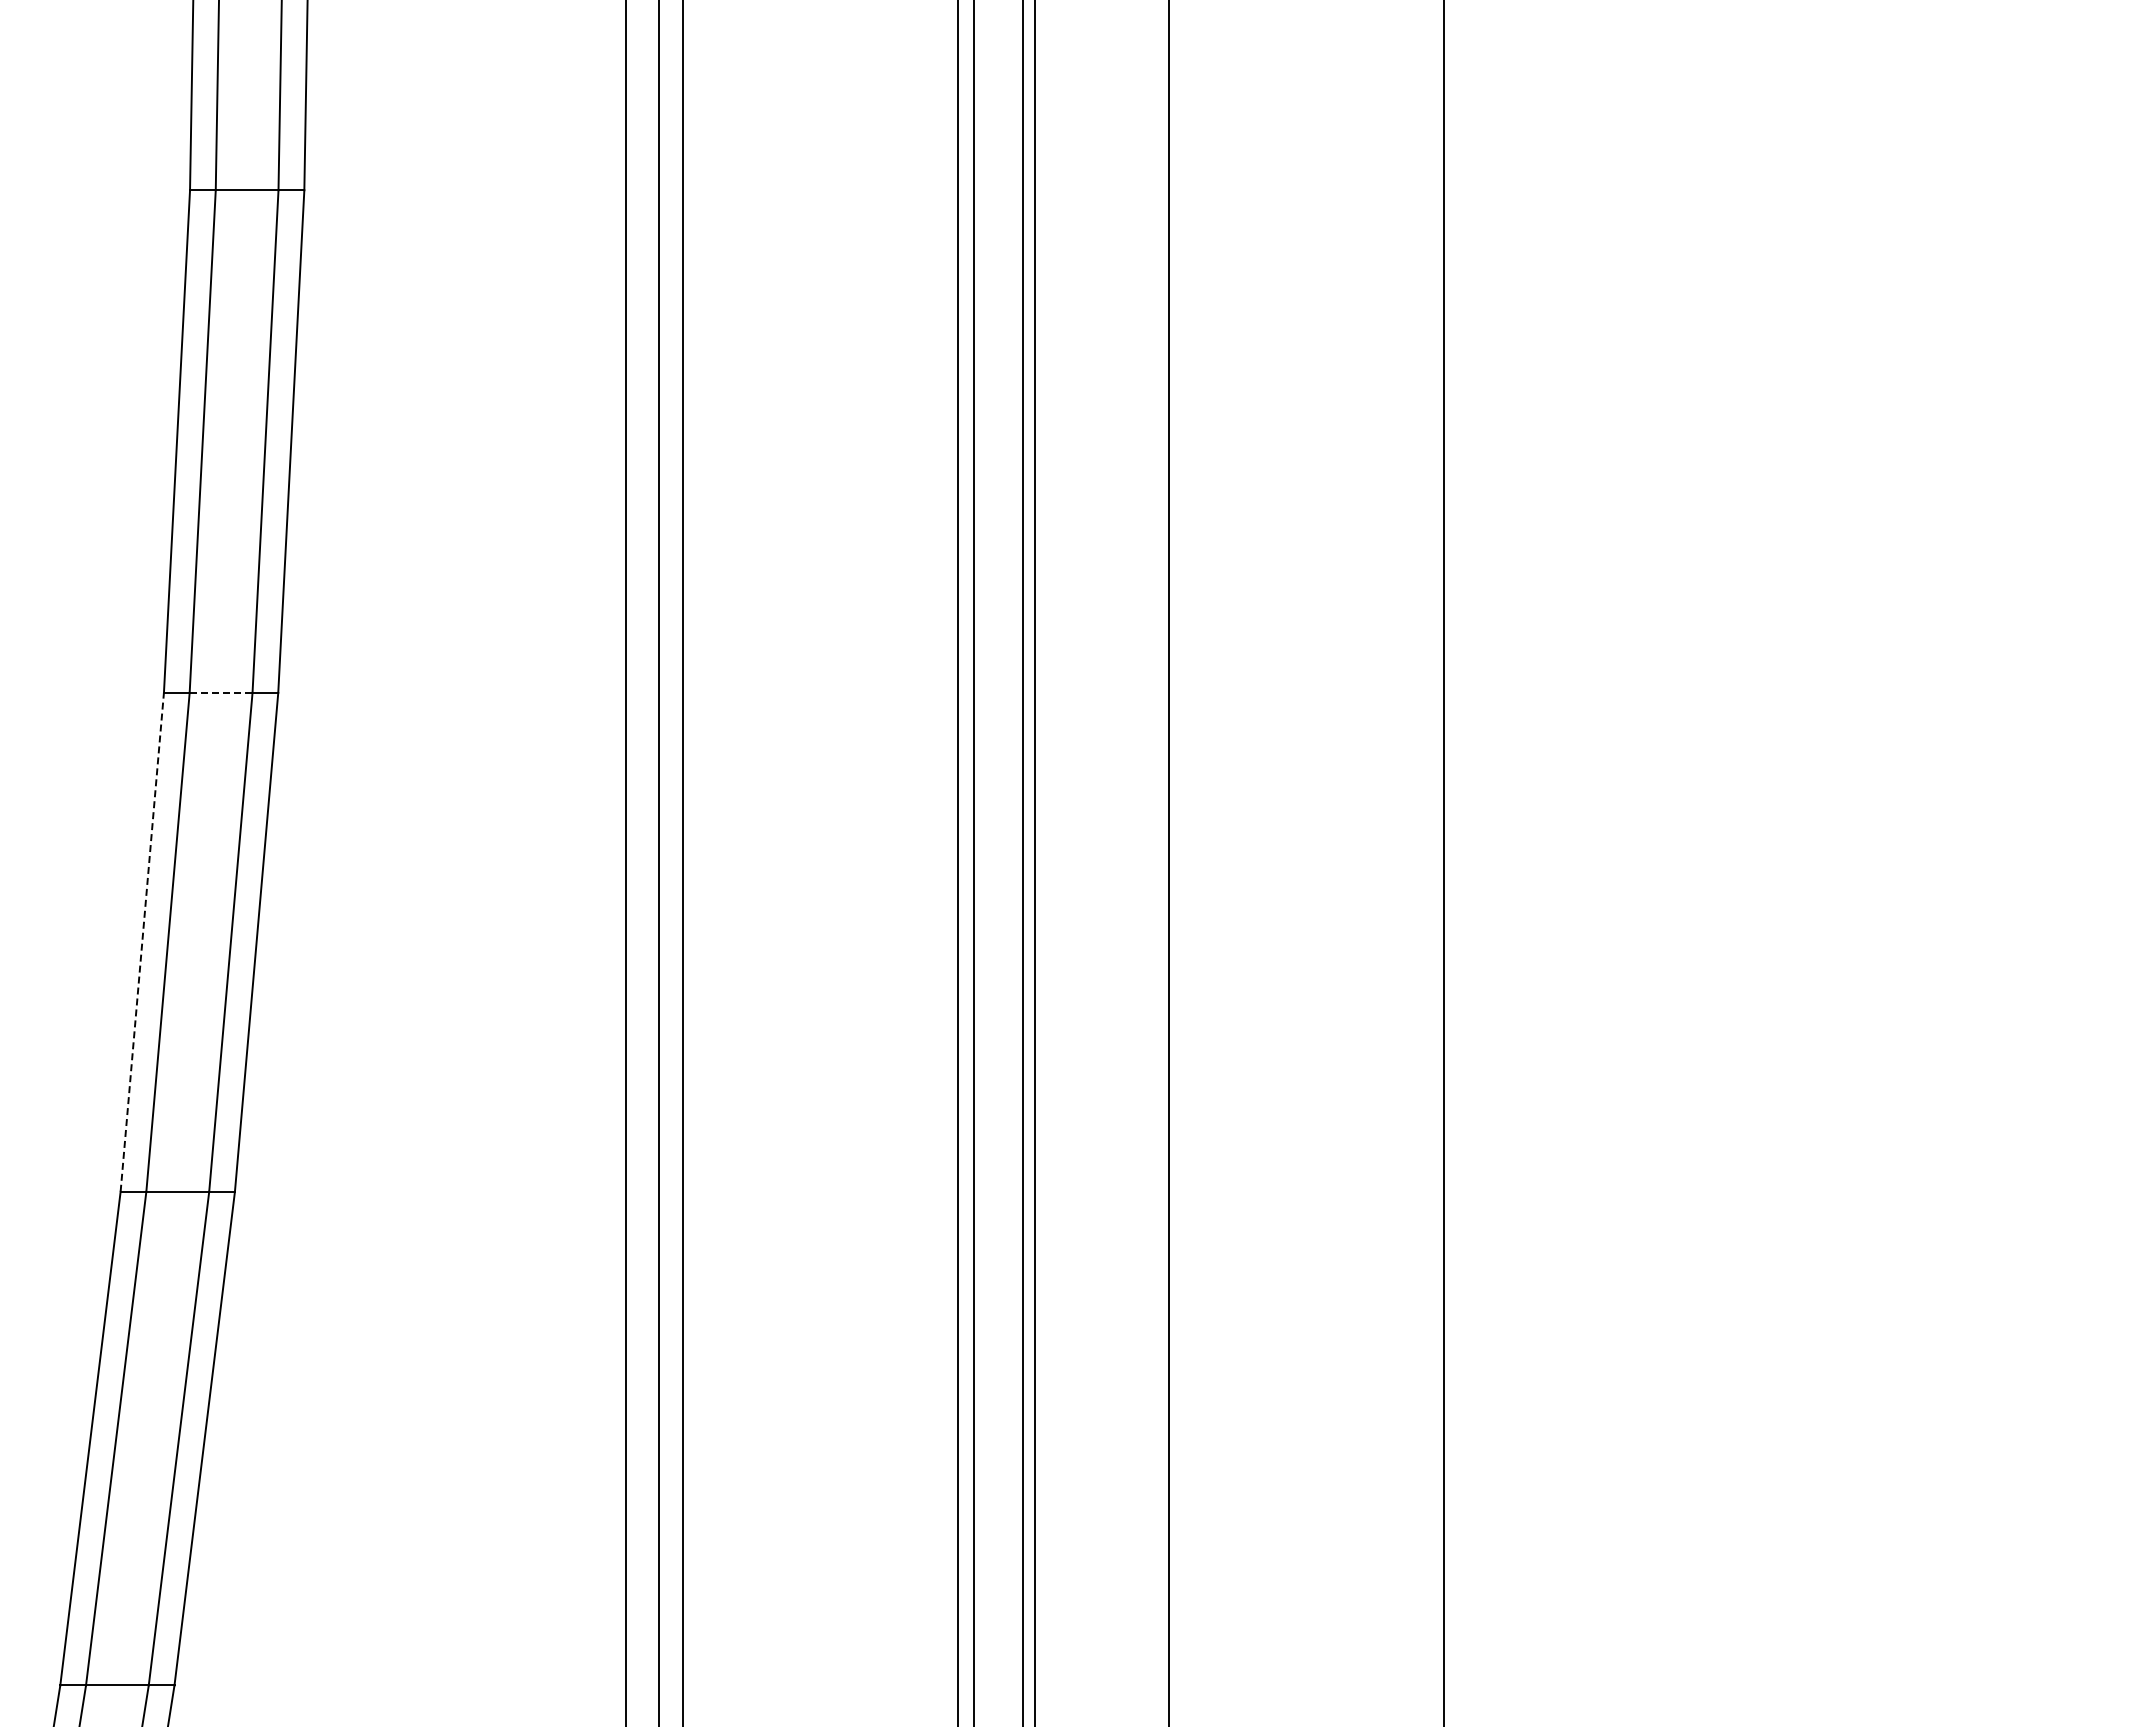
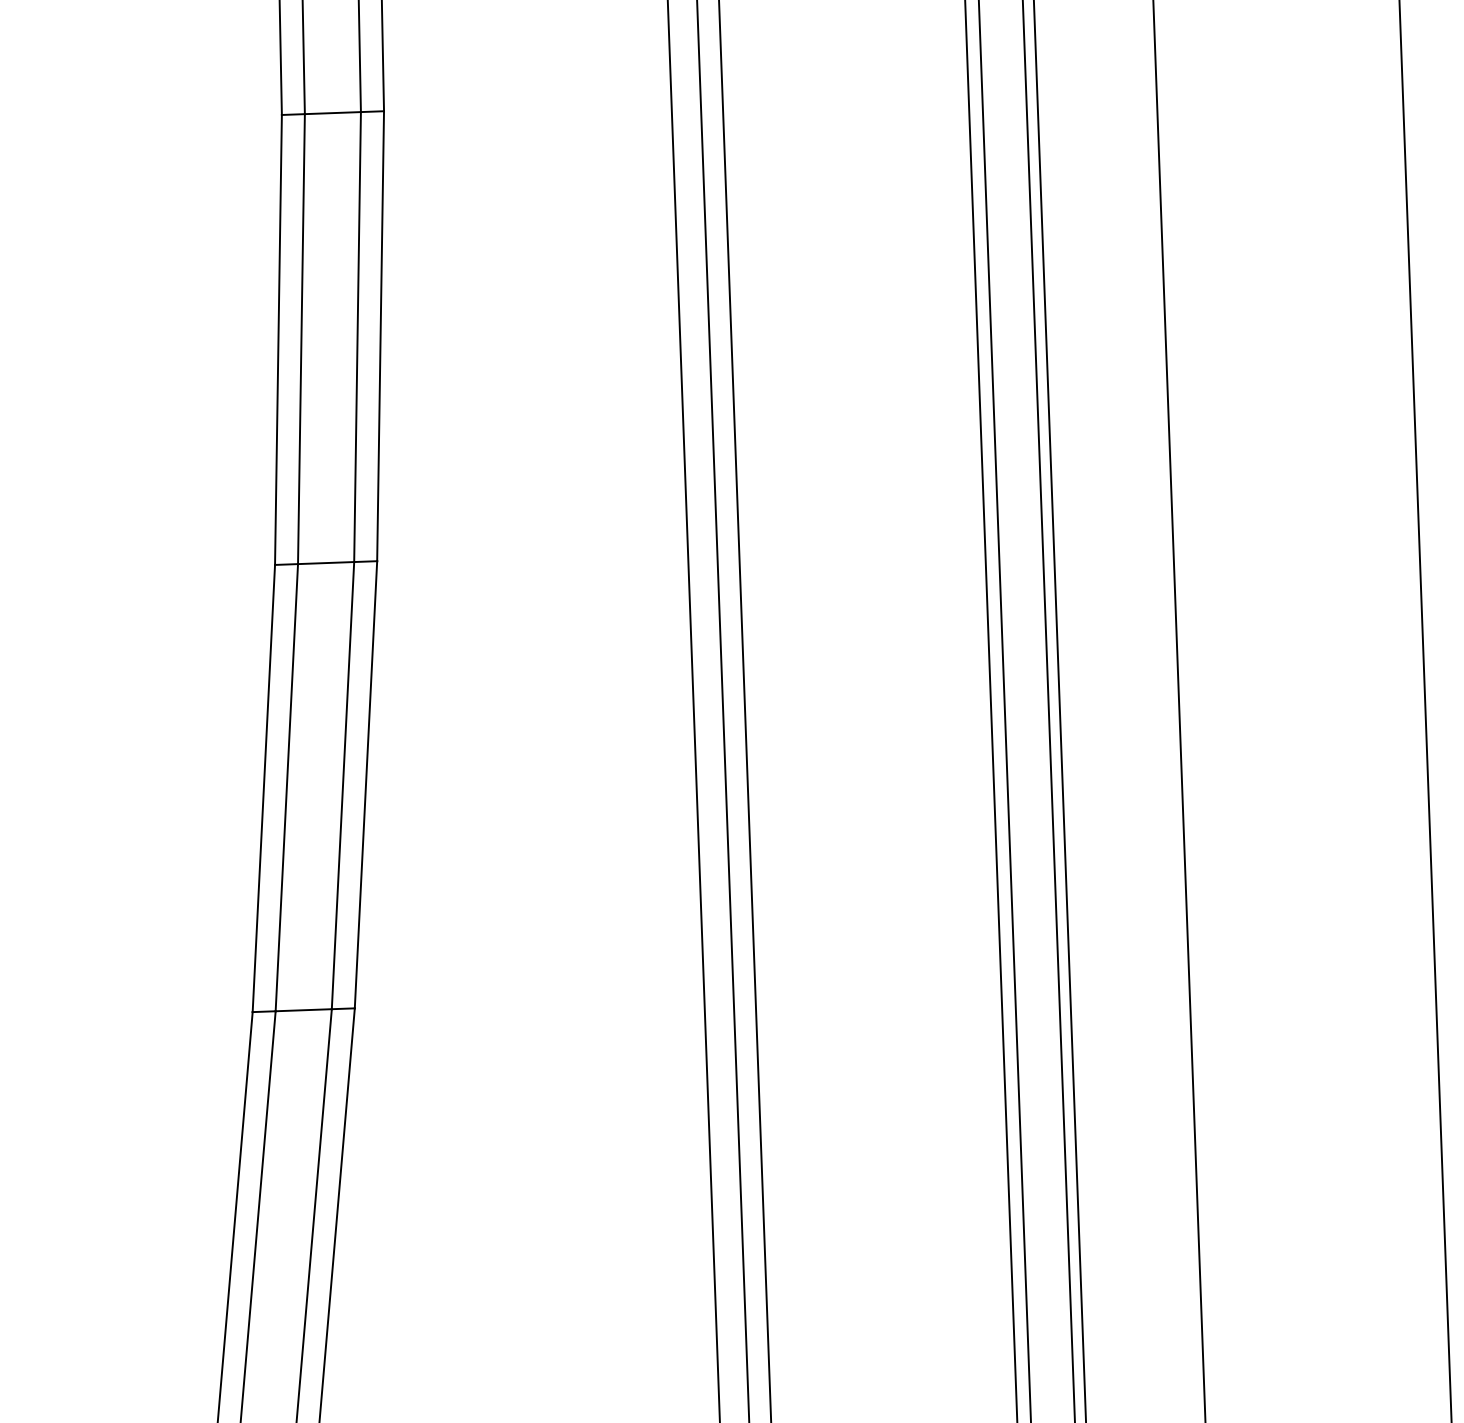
line: (221, 692) -> (326, 562), dashed -> solid
line: (142, 941) -> (264, 787), dashed -> solid

